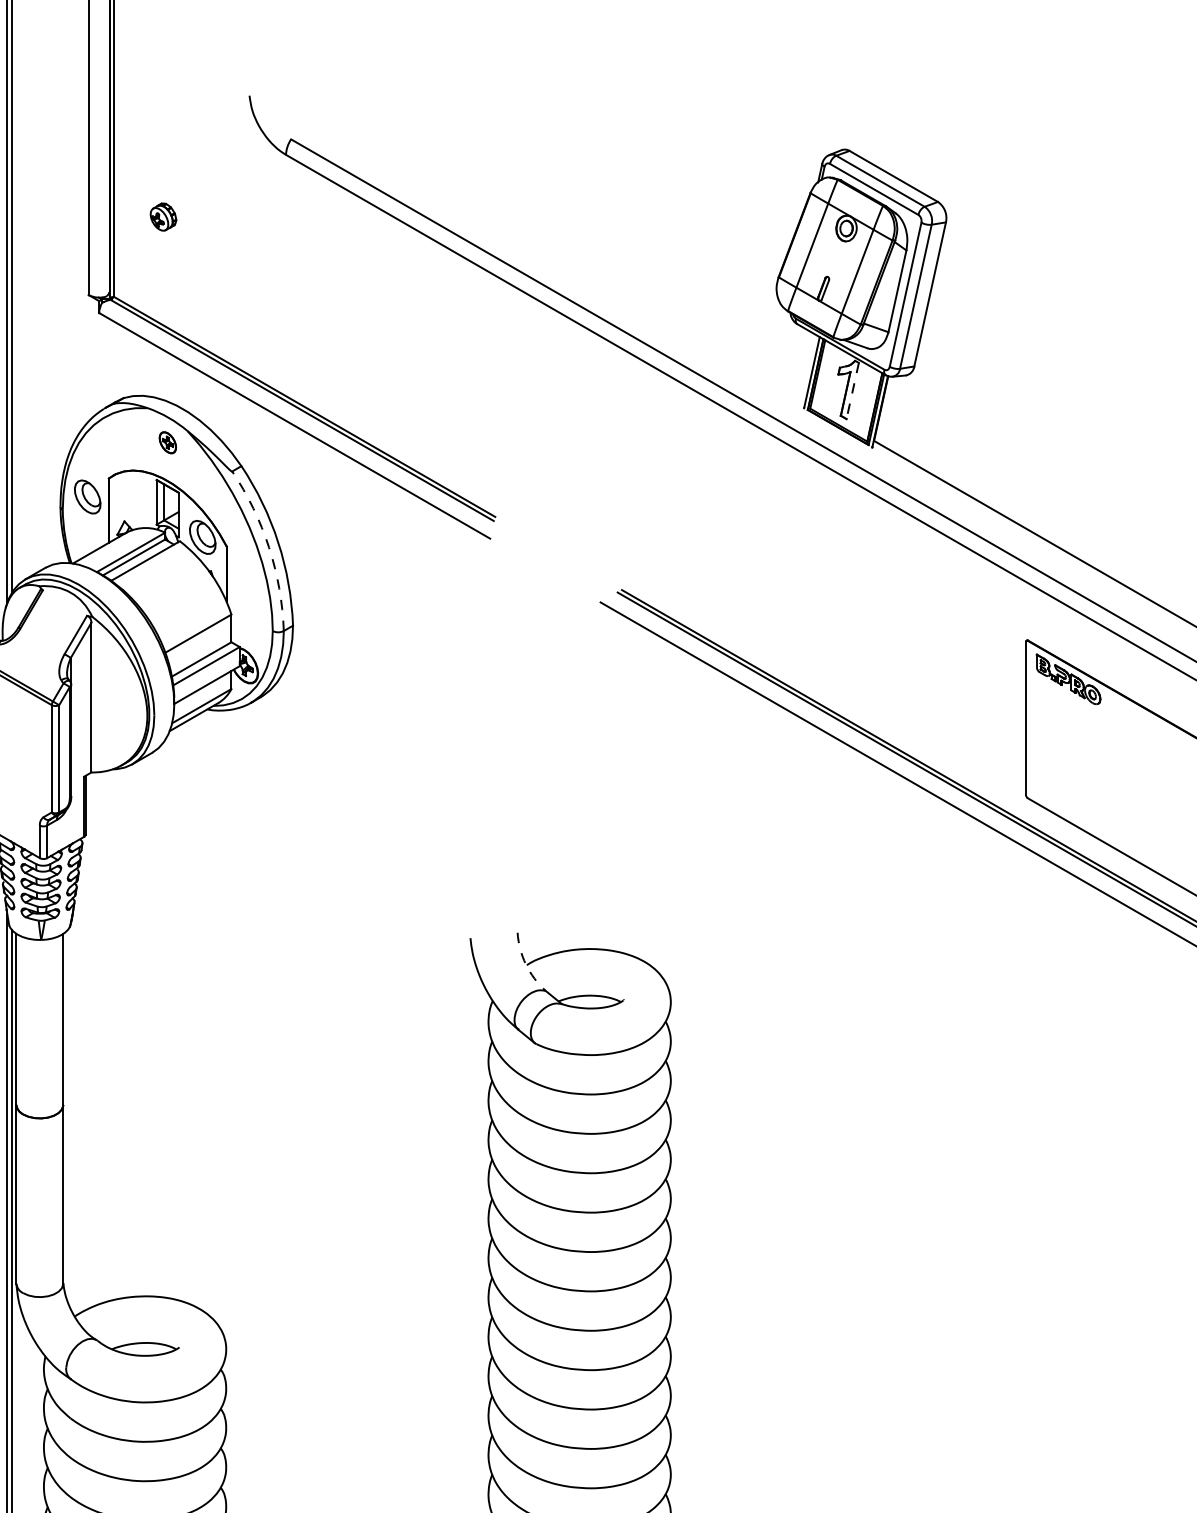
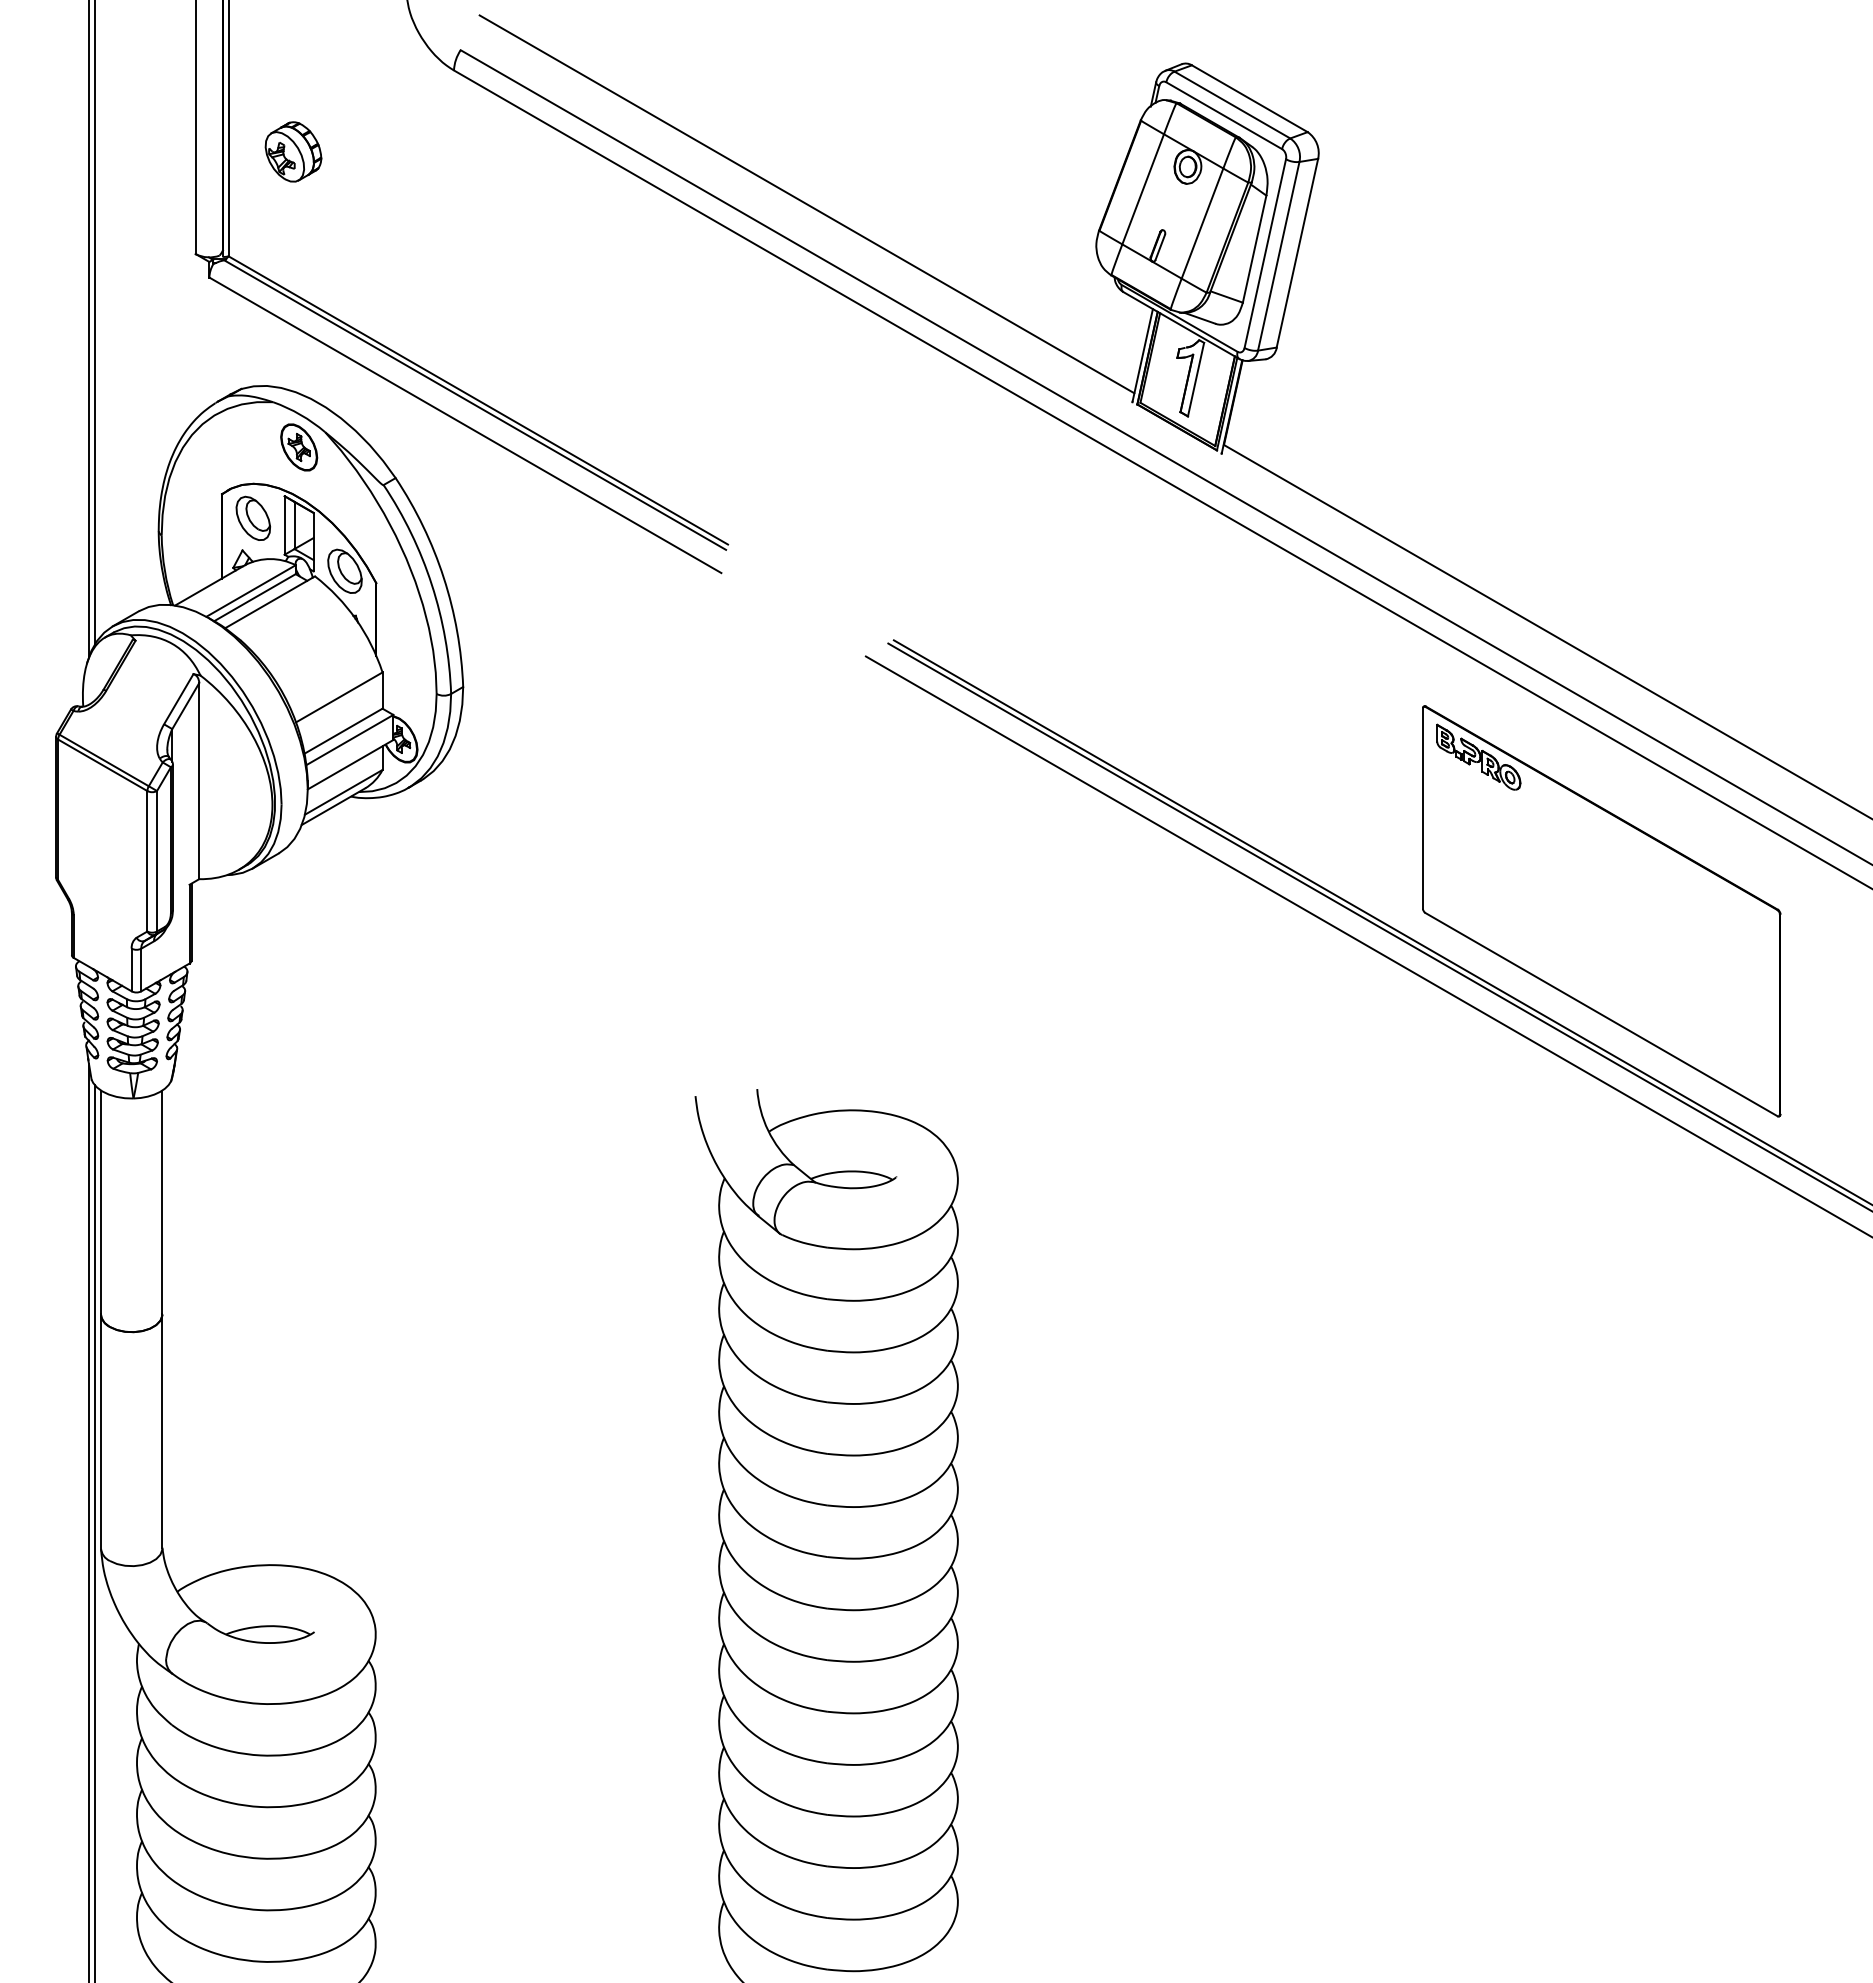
part: (163, 216) -> (293, 151), size x1.67
line: (555, 257) -> (806, 204), added
line: (853, 390) -> (1196, 379), dashed -> solid
part: (168, 442) -> (299, 447), size x1.67
part: (87, 496) -> (253, 517), moved
arc: (268, 547) -> (431, 584), dashed -> solid
arc: (526, 964) -> (768, 1130), dashed -> solid

